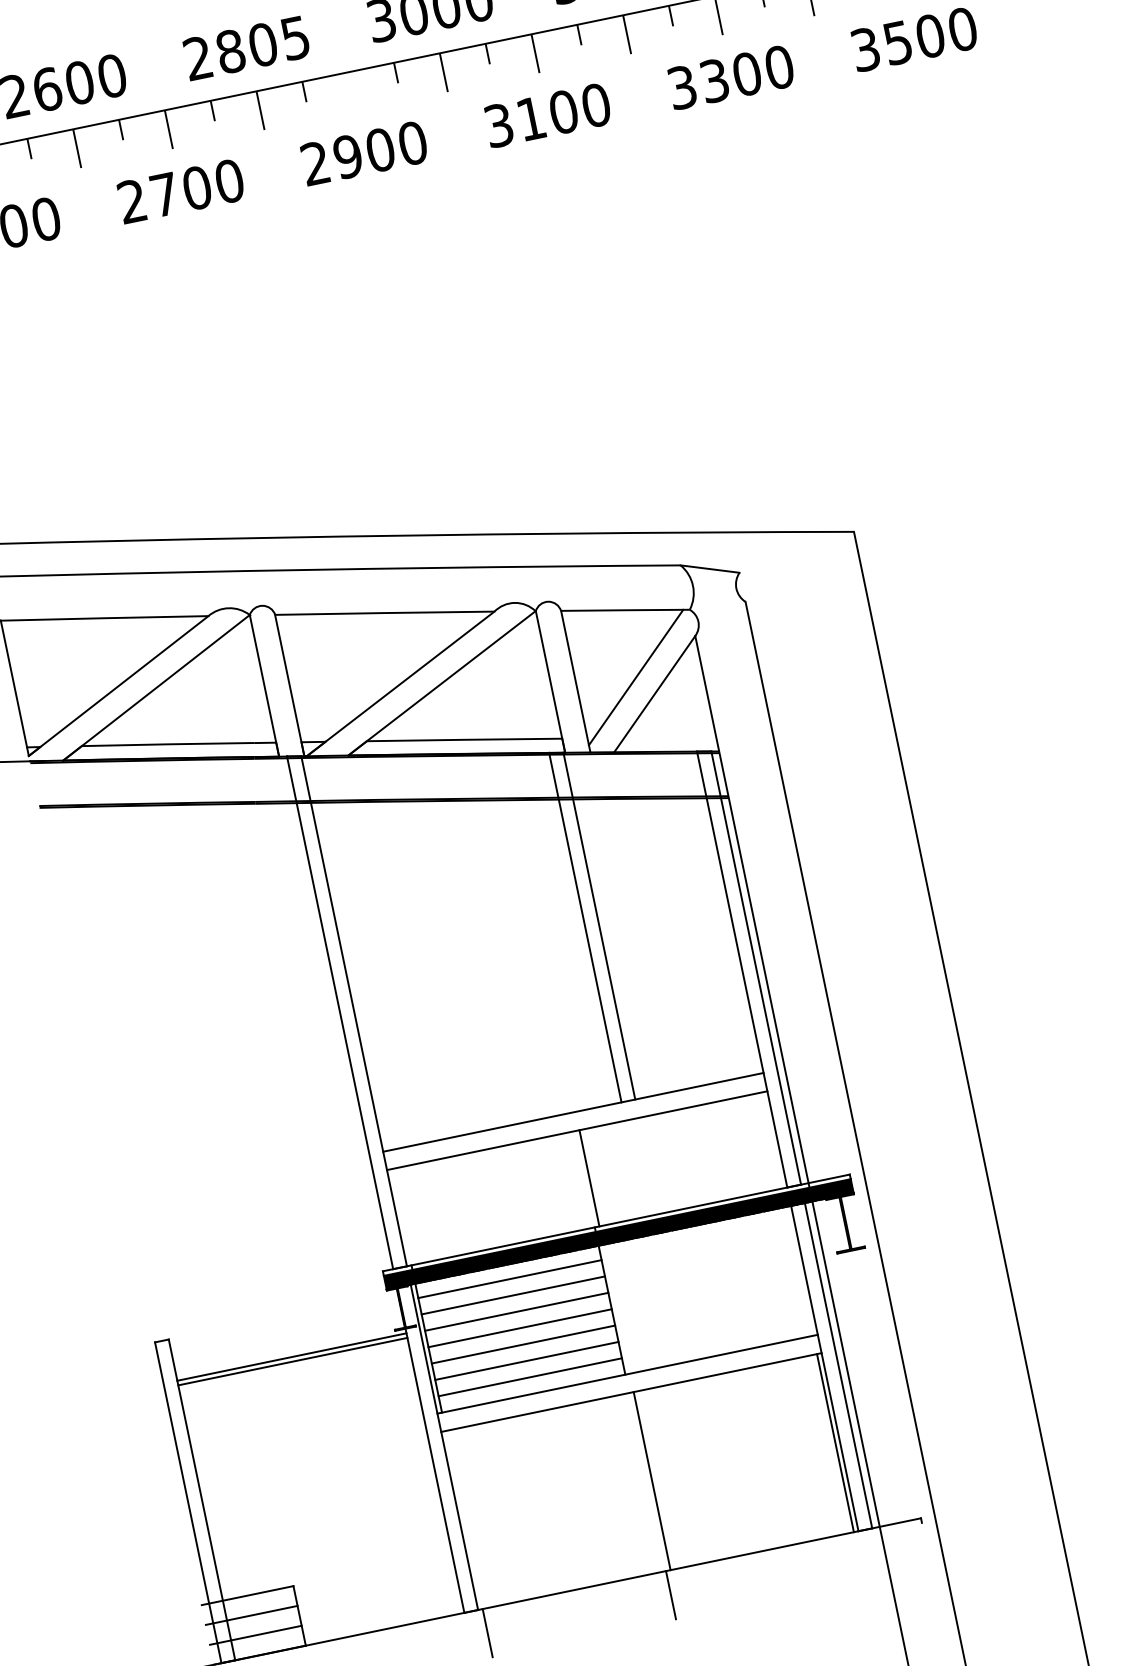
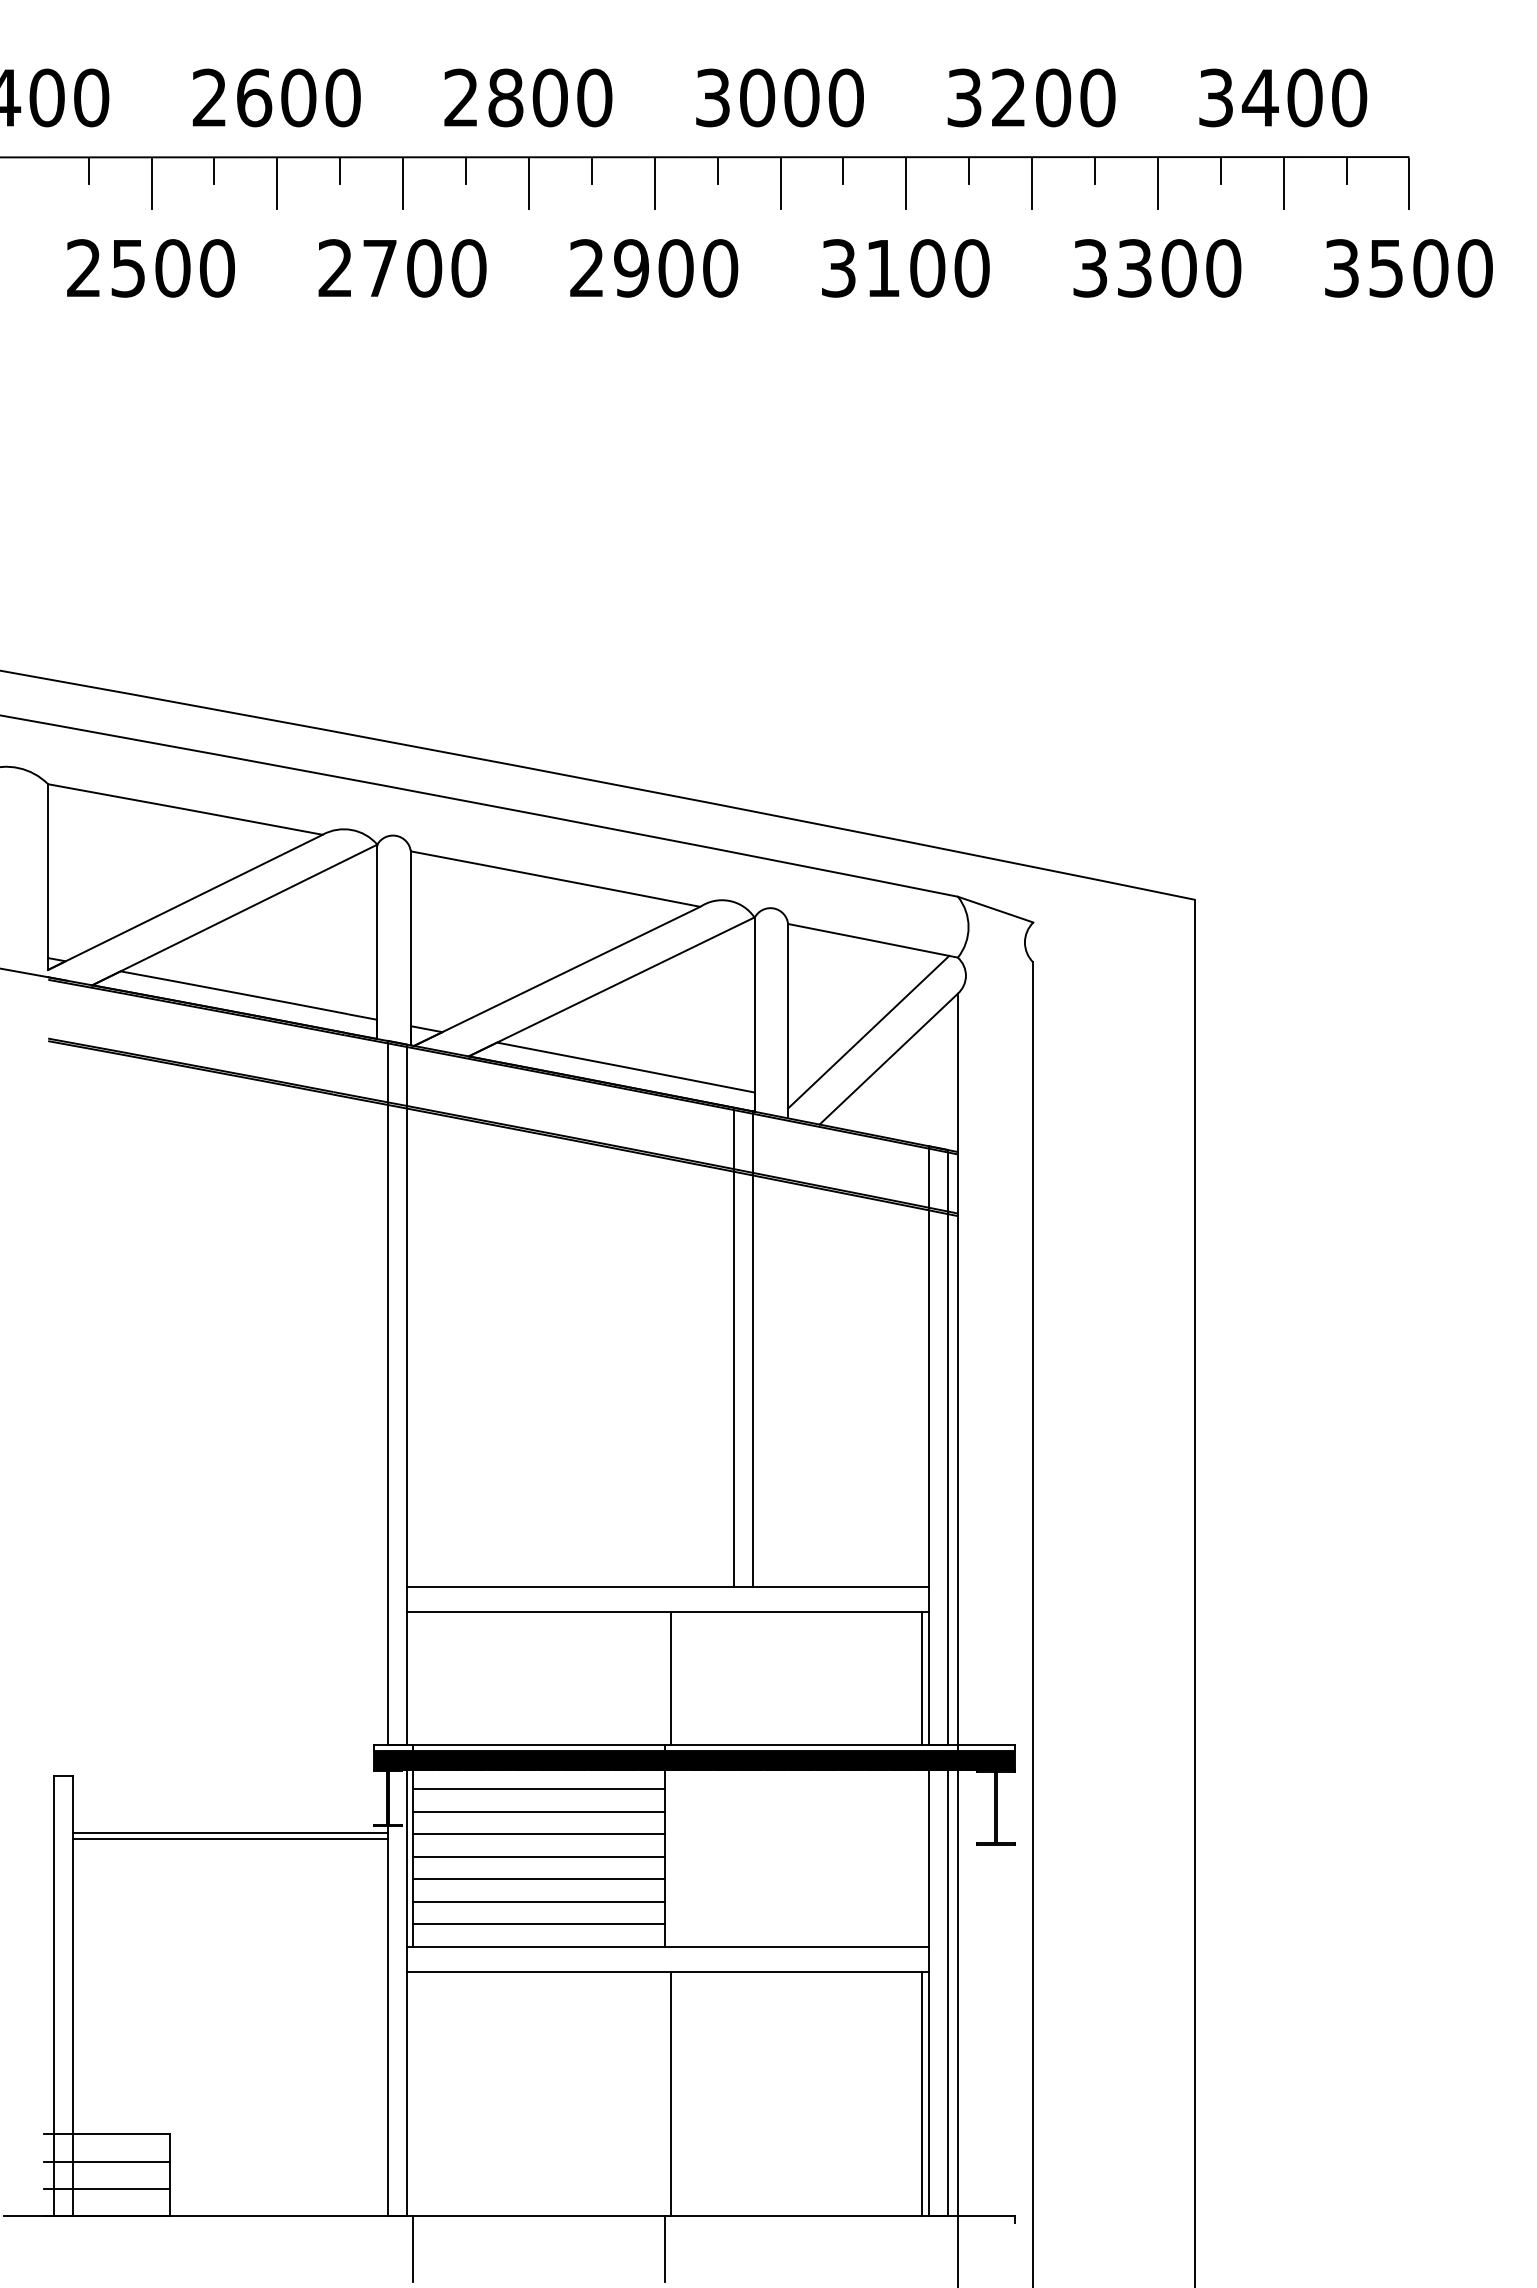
text: (295, 37) -> (594, 97), 2805 -> 2800
line: (351, 91) -> (654, 183), added
line: (772, 1140) -> (922, 1678), added

